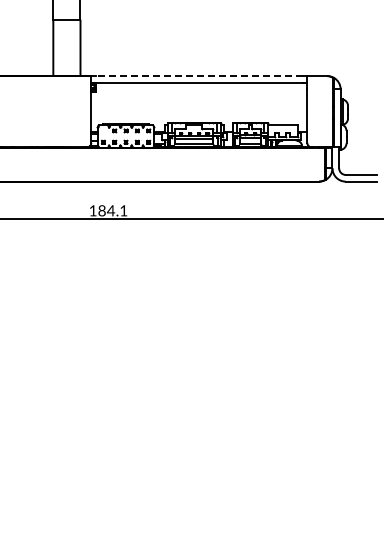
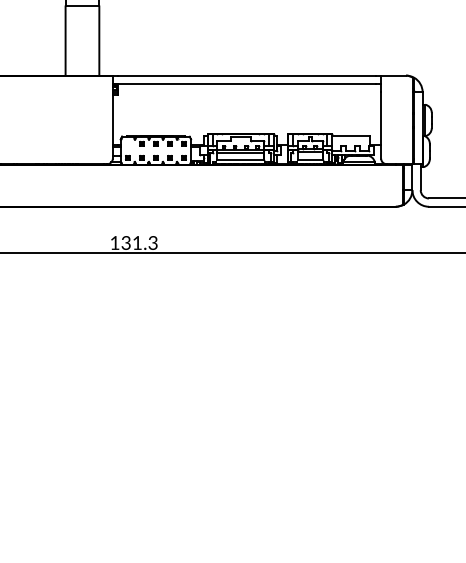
line: (199, 76) -> (247, 76), dashed -> solid
text: (112, 210) -> (139, 242), 184.1 -> 131.3

